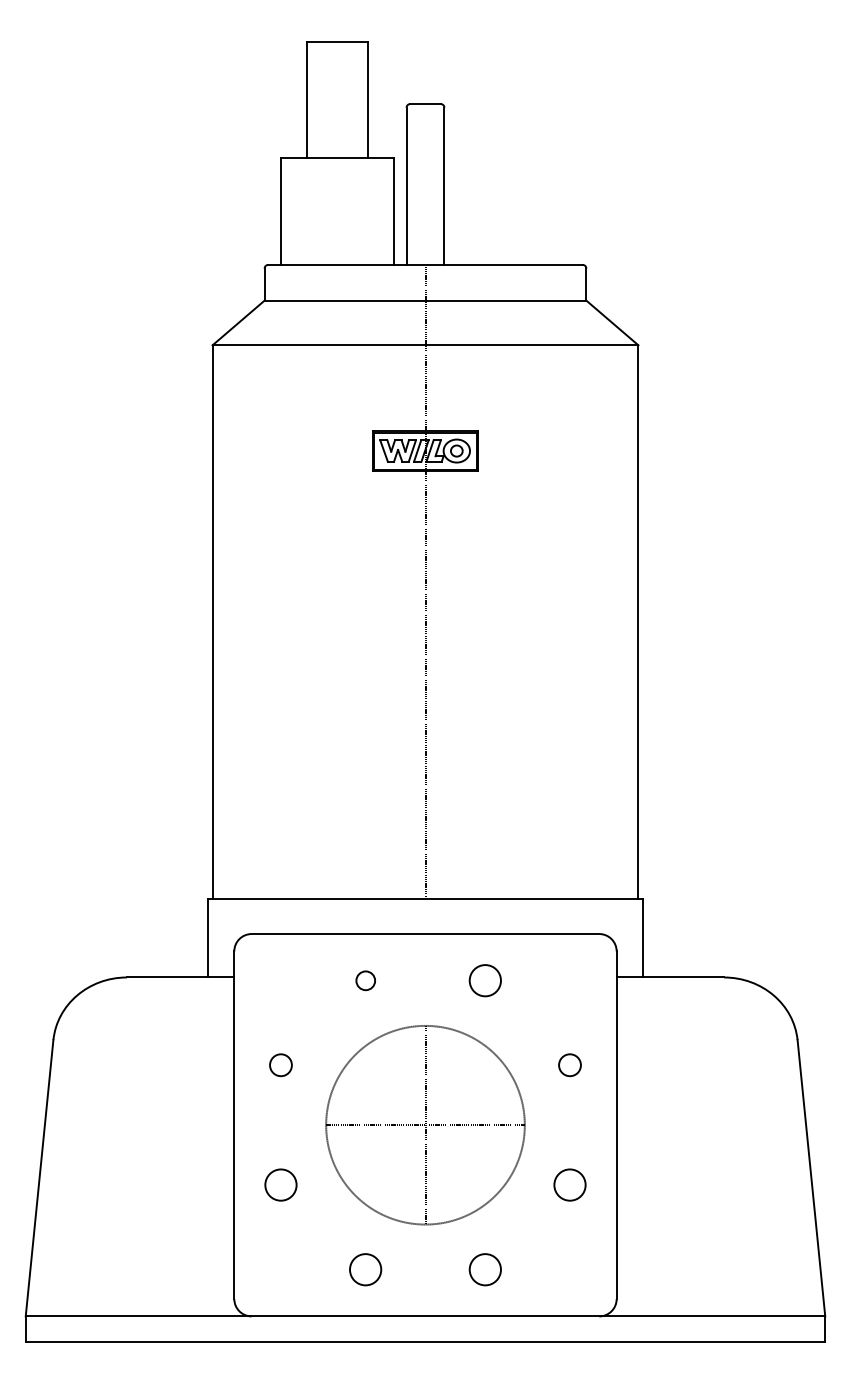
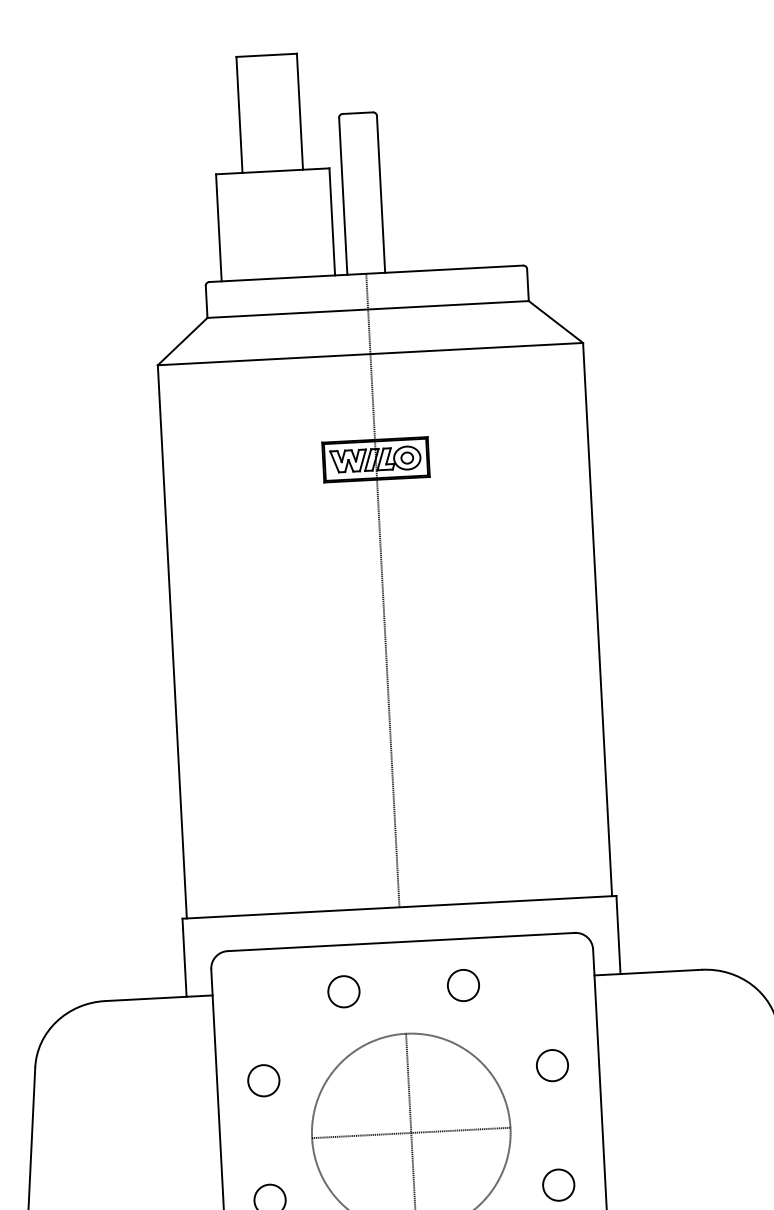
part: (365, 980) -> (343, 991), size x1.67
part: (280, 1064) -> (263, 1079), size x1.43
part: (569, 1064) -> (551, 1064), size x1.43

